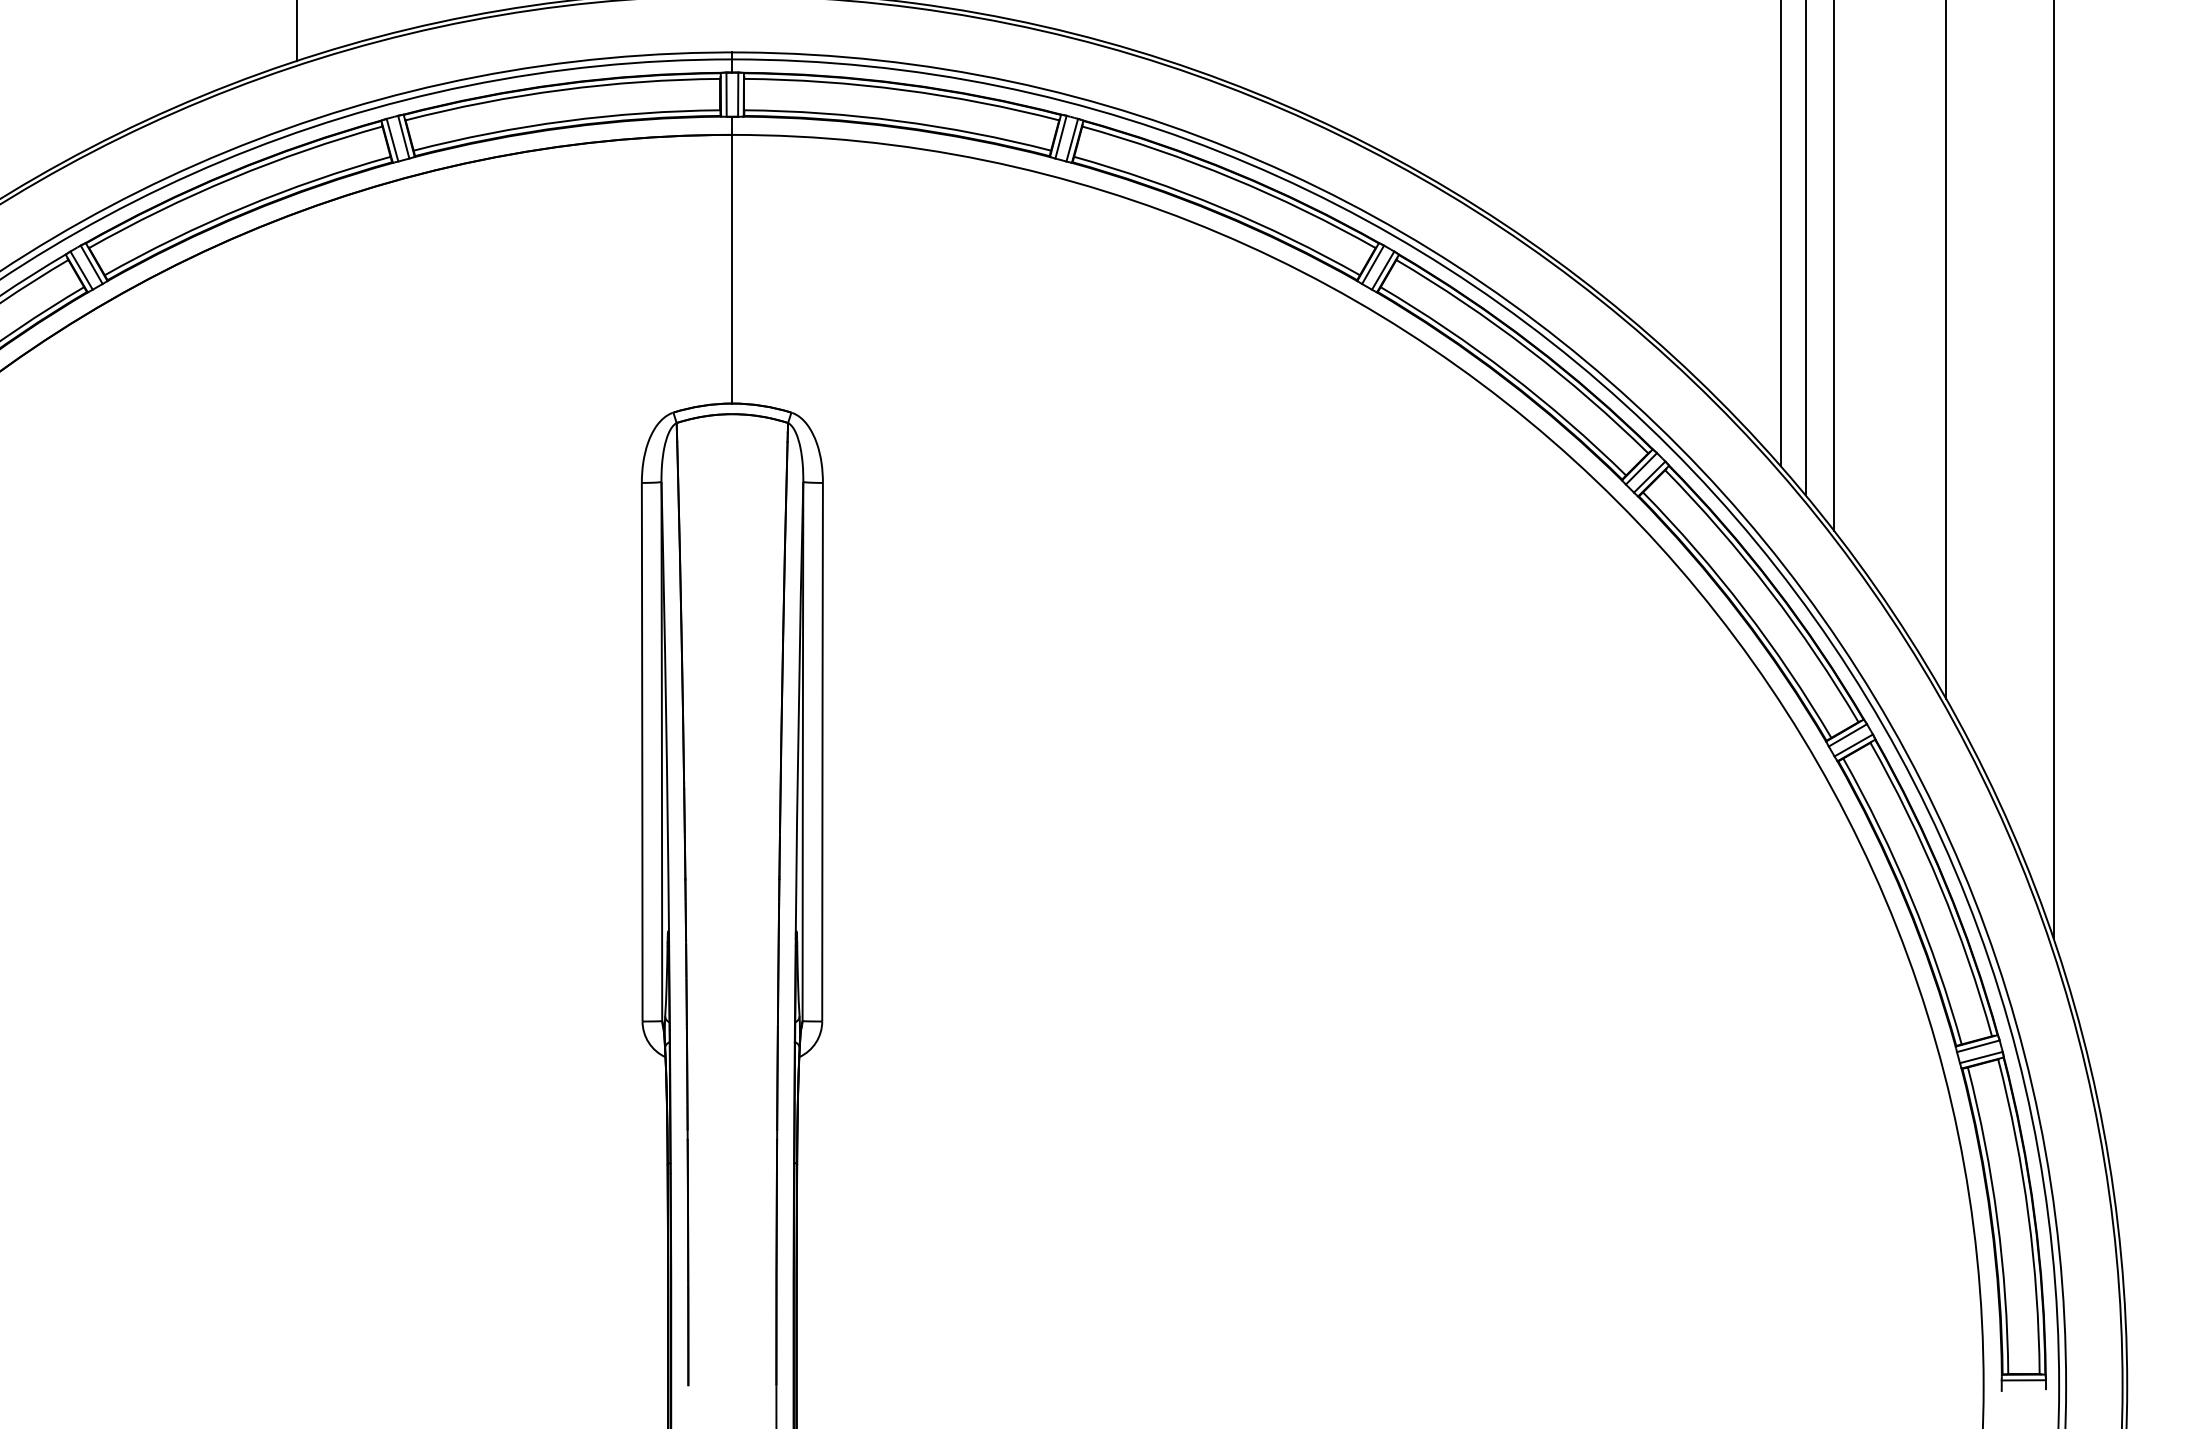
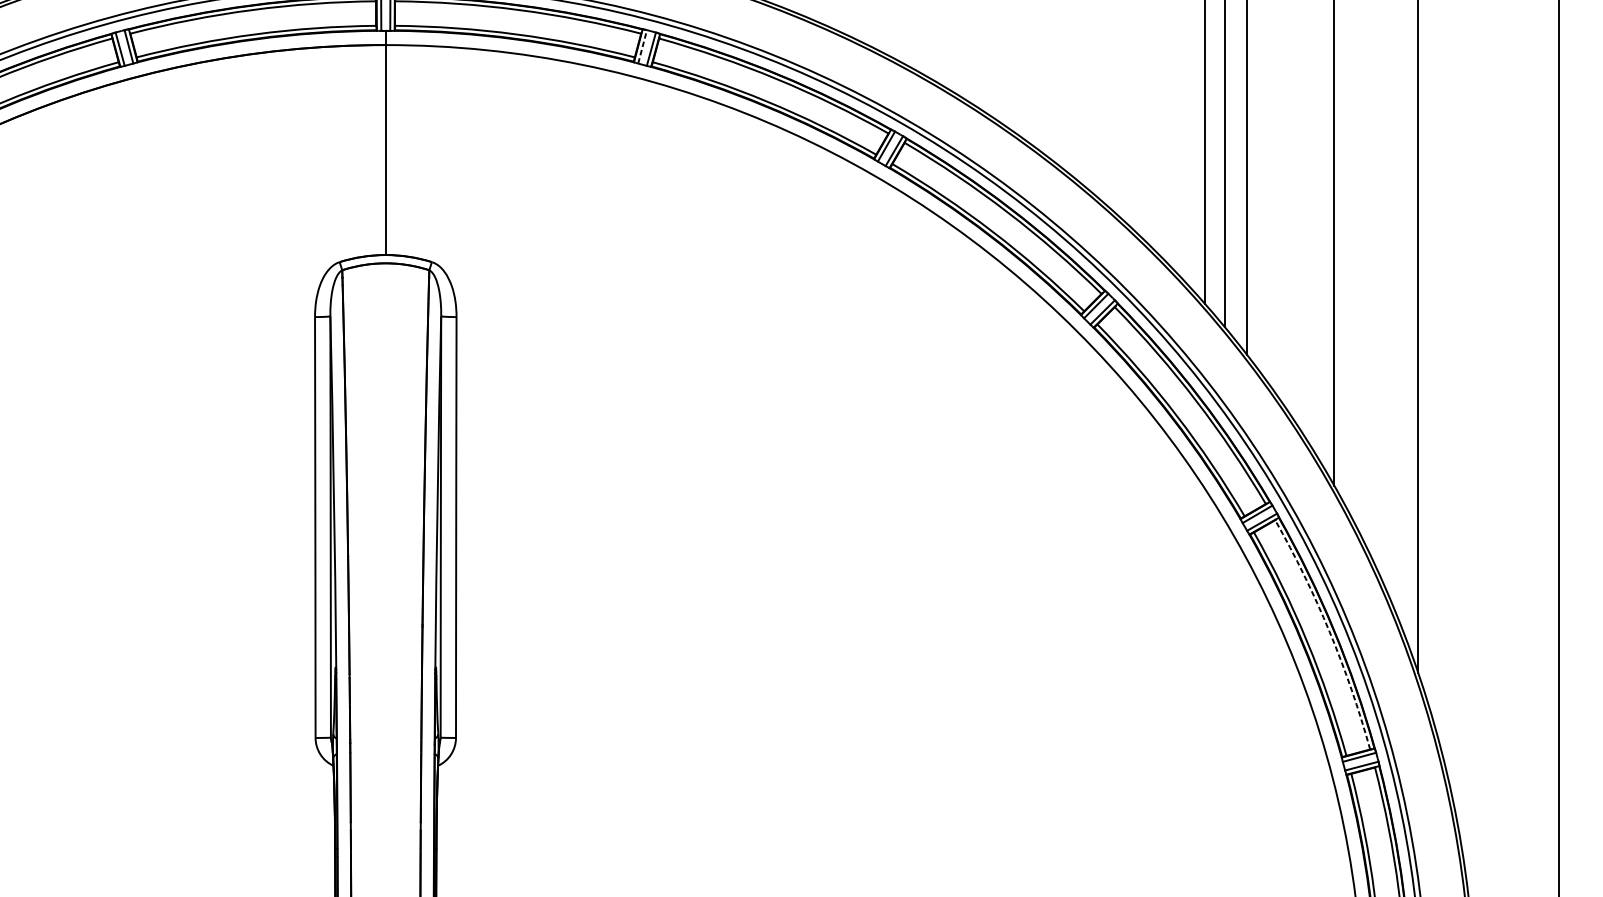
line: (1061, 136) -> (642, 46), solid -> dashed
arc: (1940, 885) -> (1329, 631), solid -> dashed

